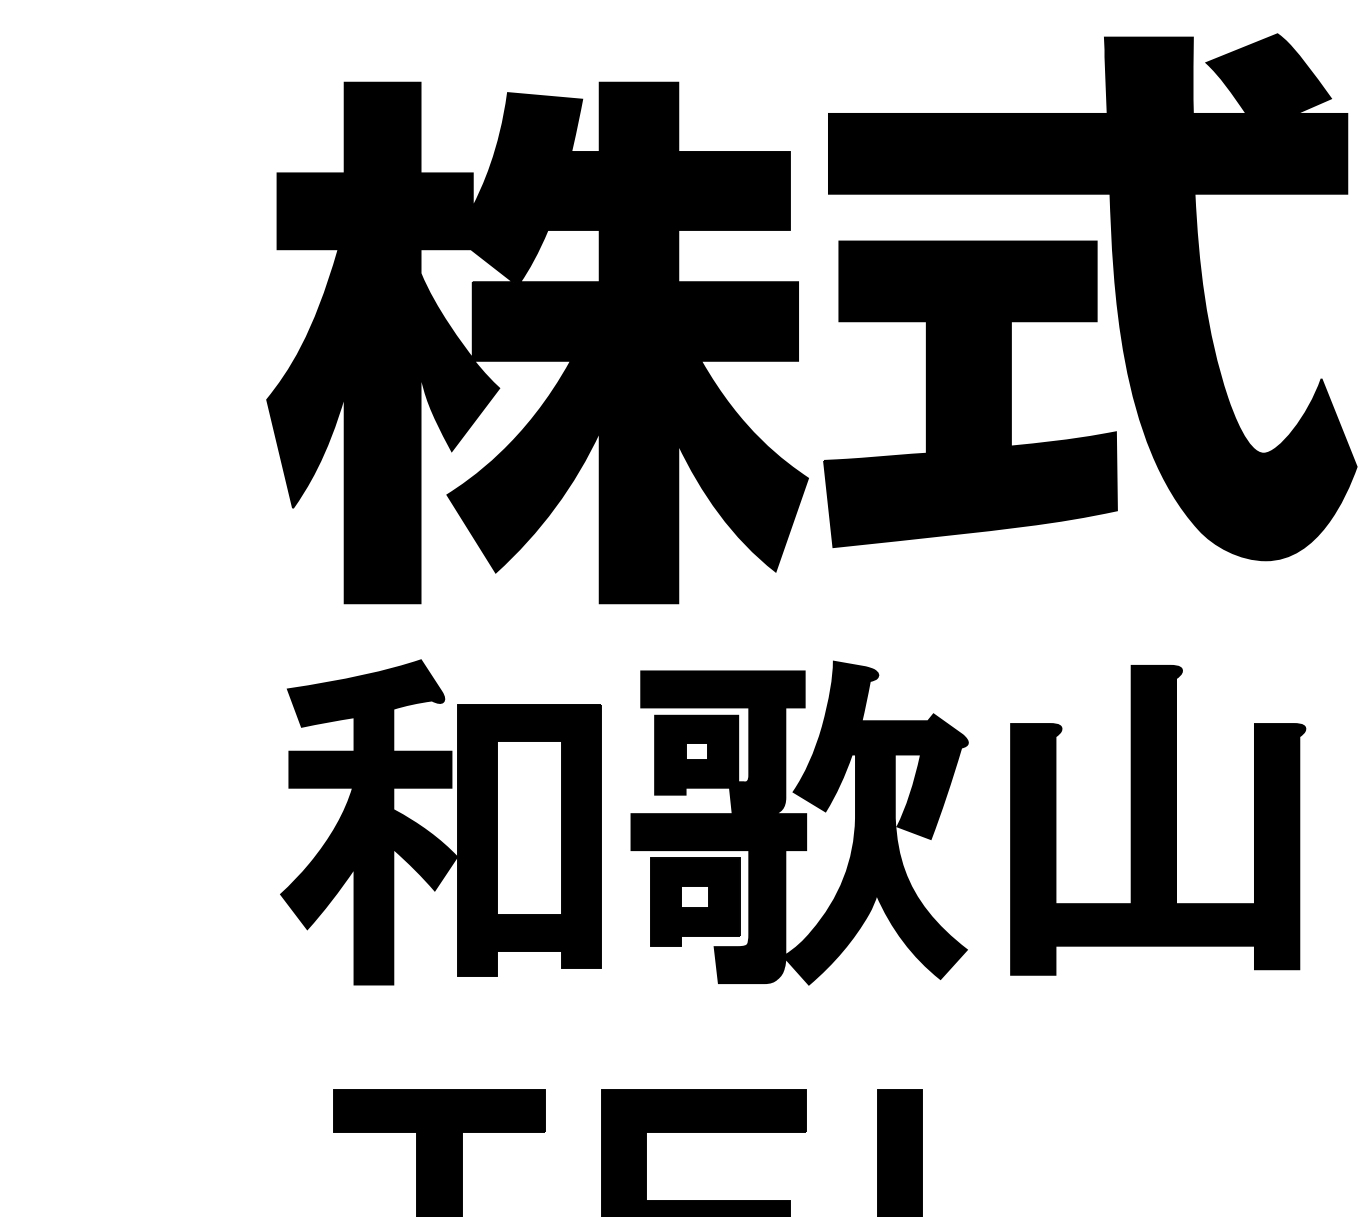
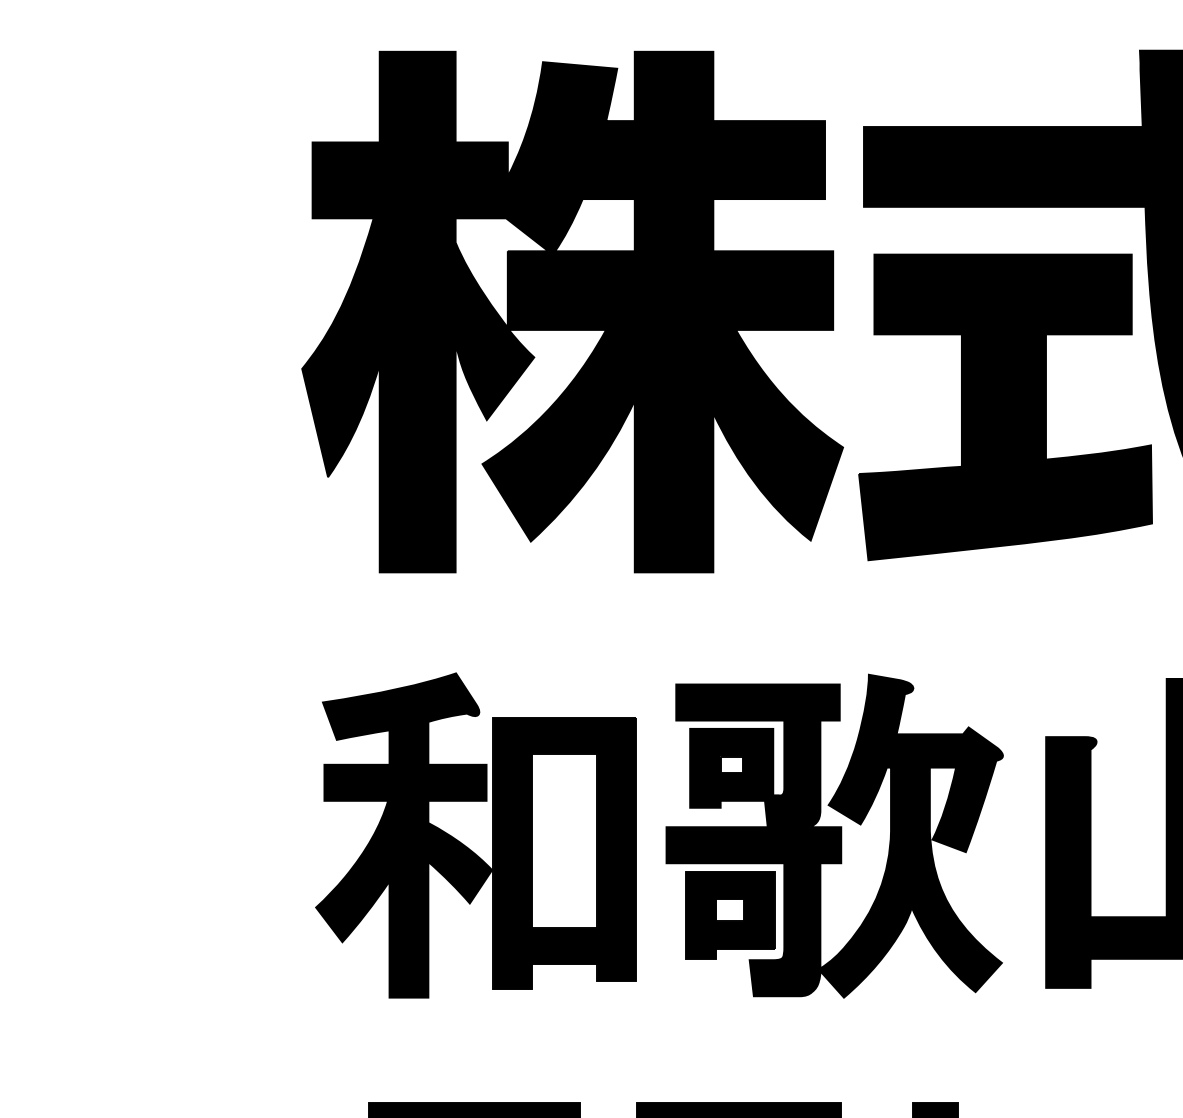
part: (537, 342) -> (572, 311), moved

